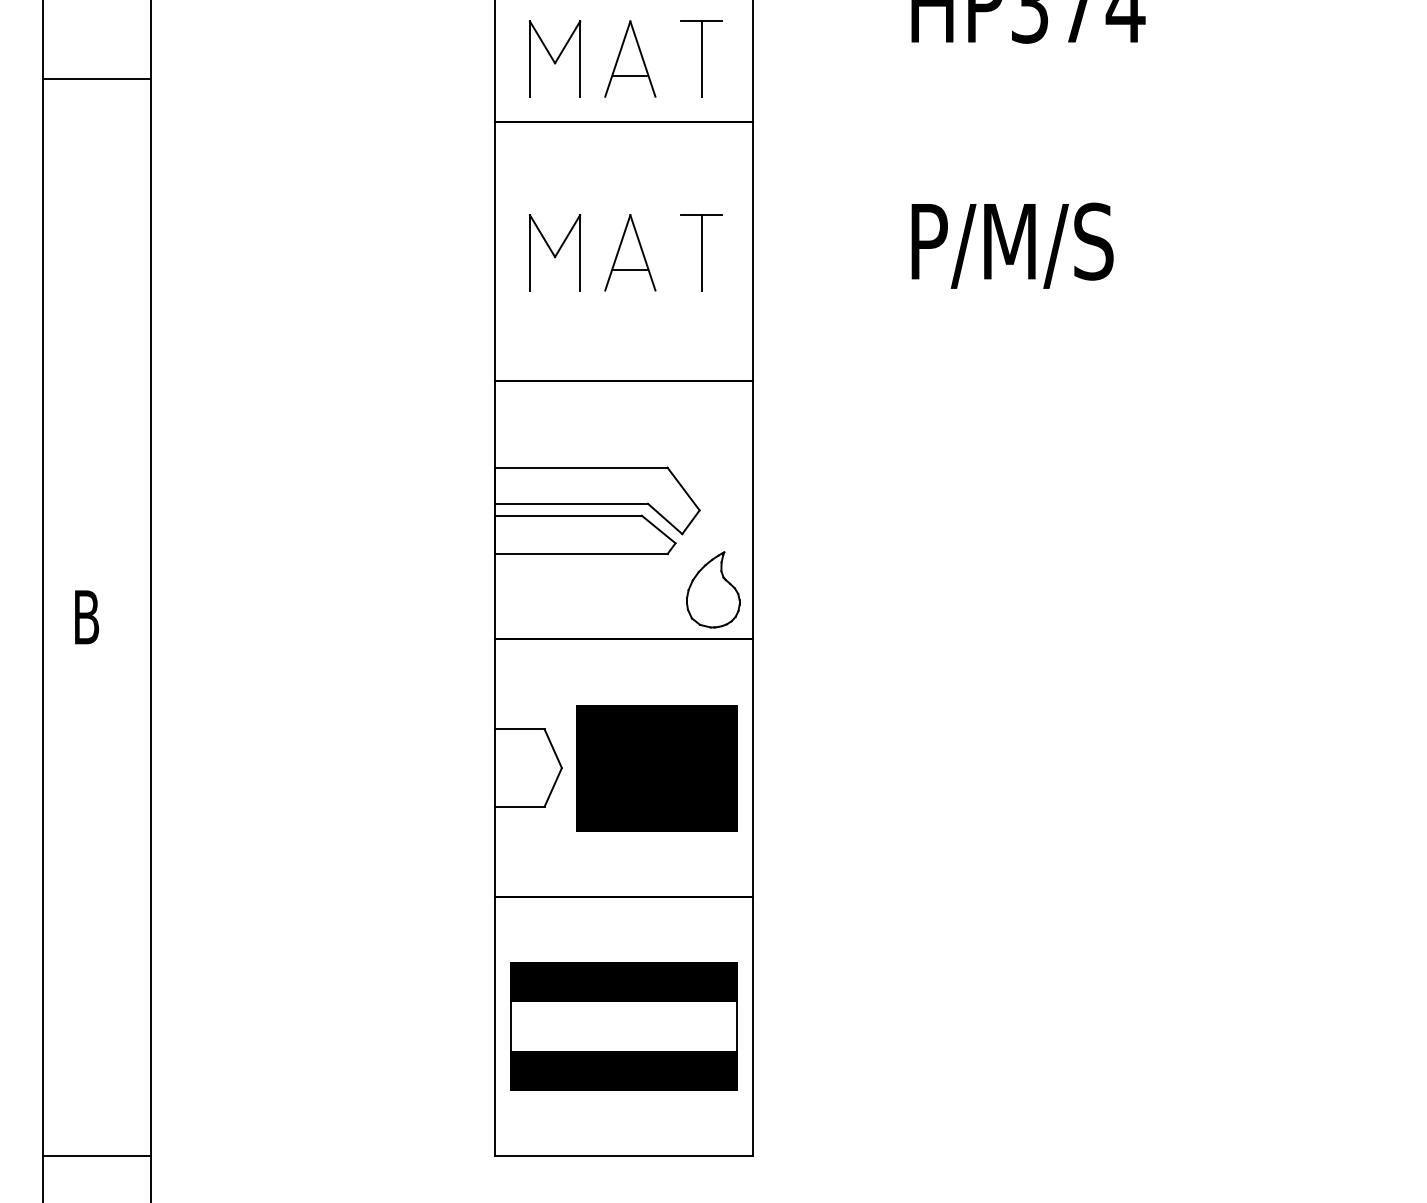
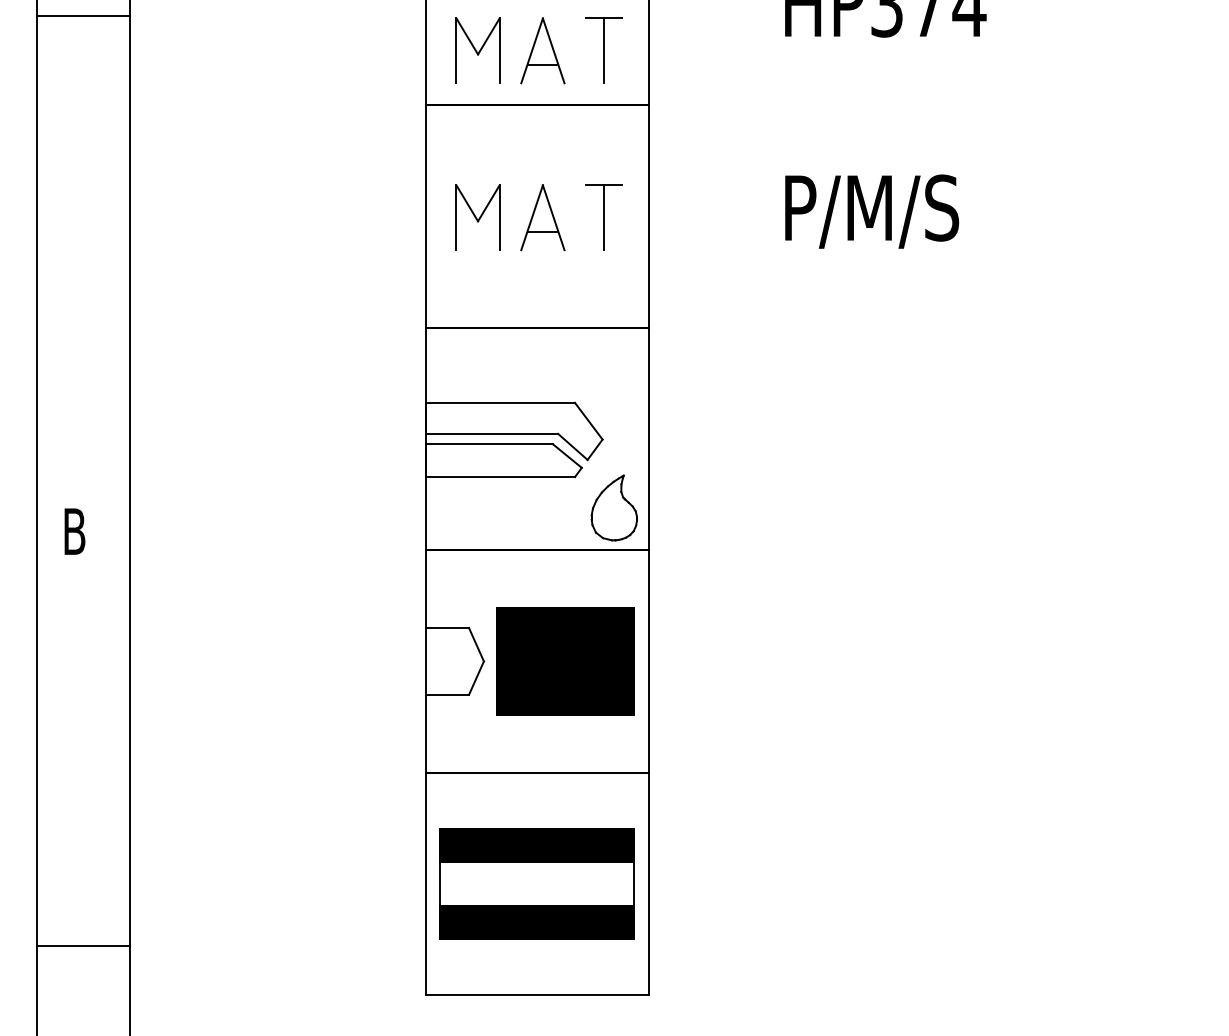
line: (96, 79) -> (83, 16), moved
line: (96, 1155) -> (83, 946), moved

